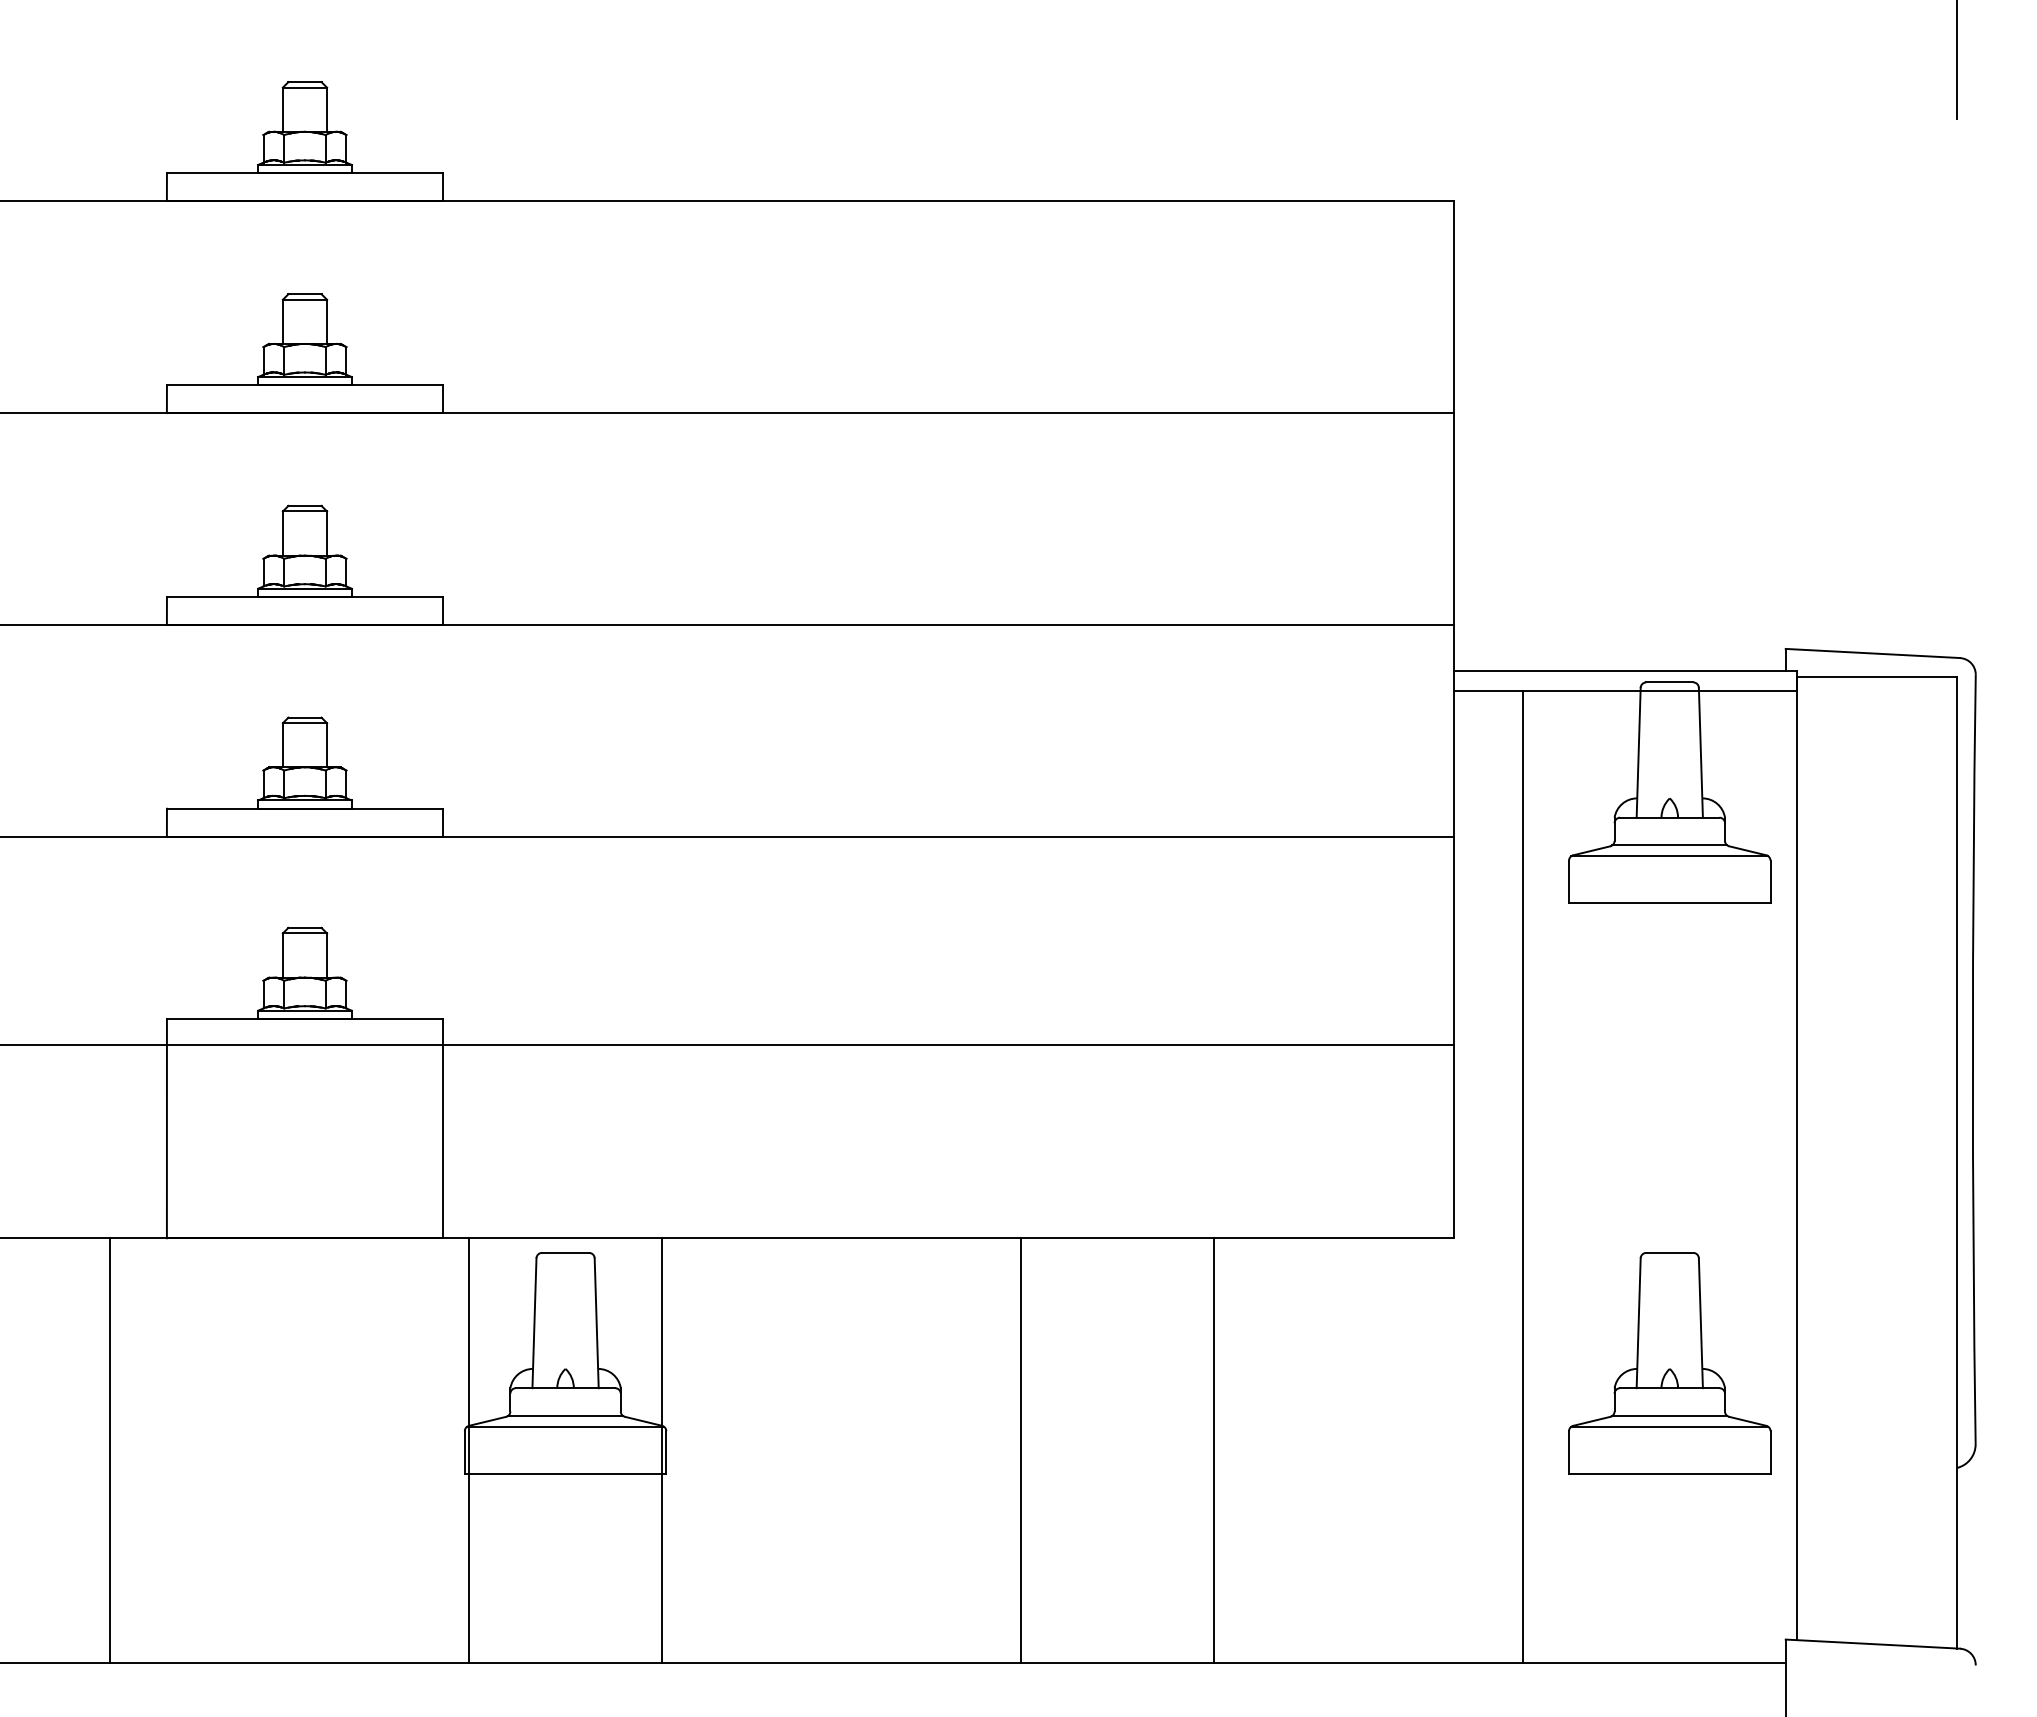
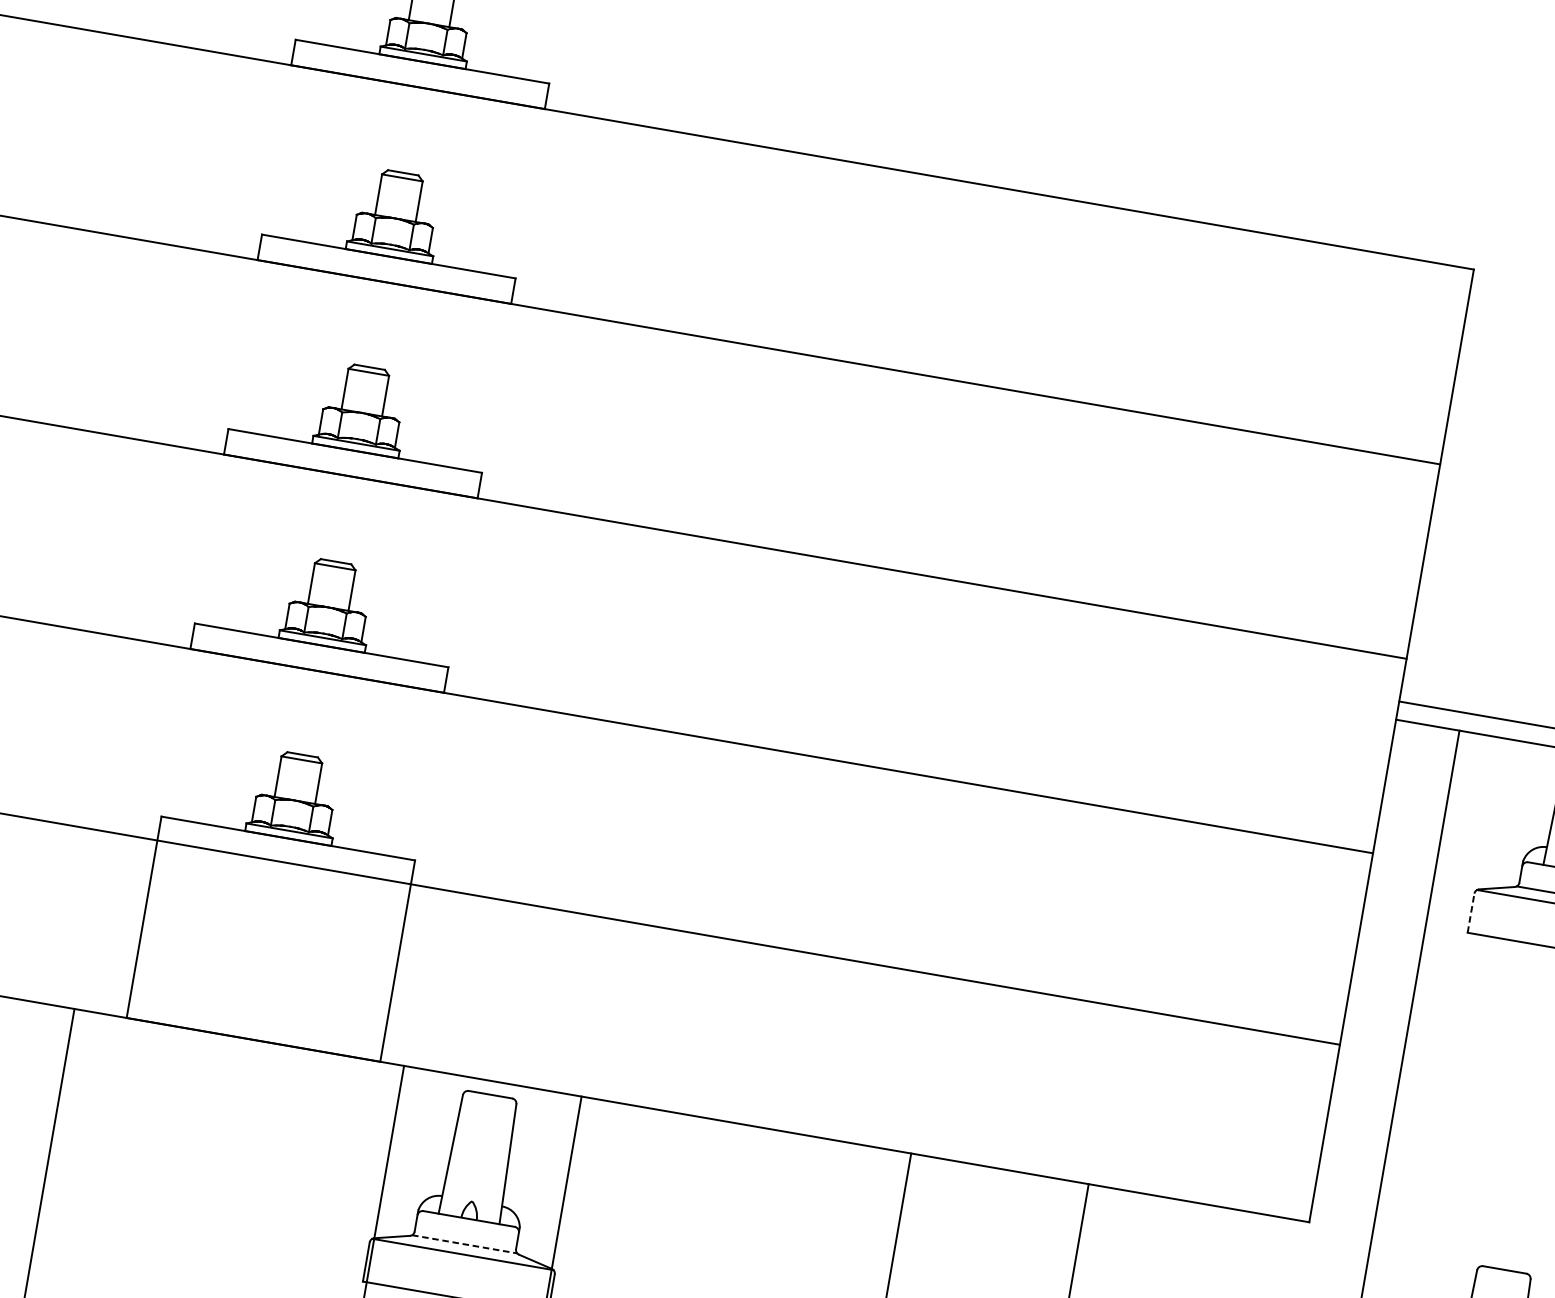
line: (1569, 881) -> (1471, 912), solid -> dashed
line: (566, 1415) -> (465, 1244), solid -> dashed

